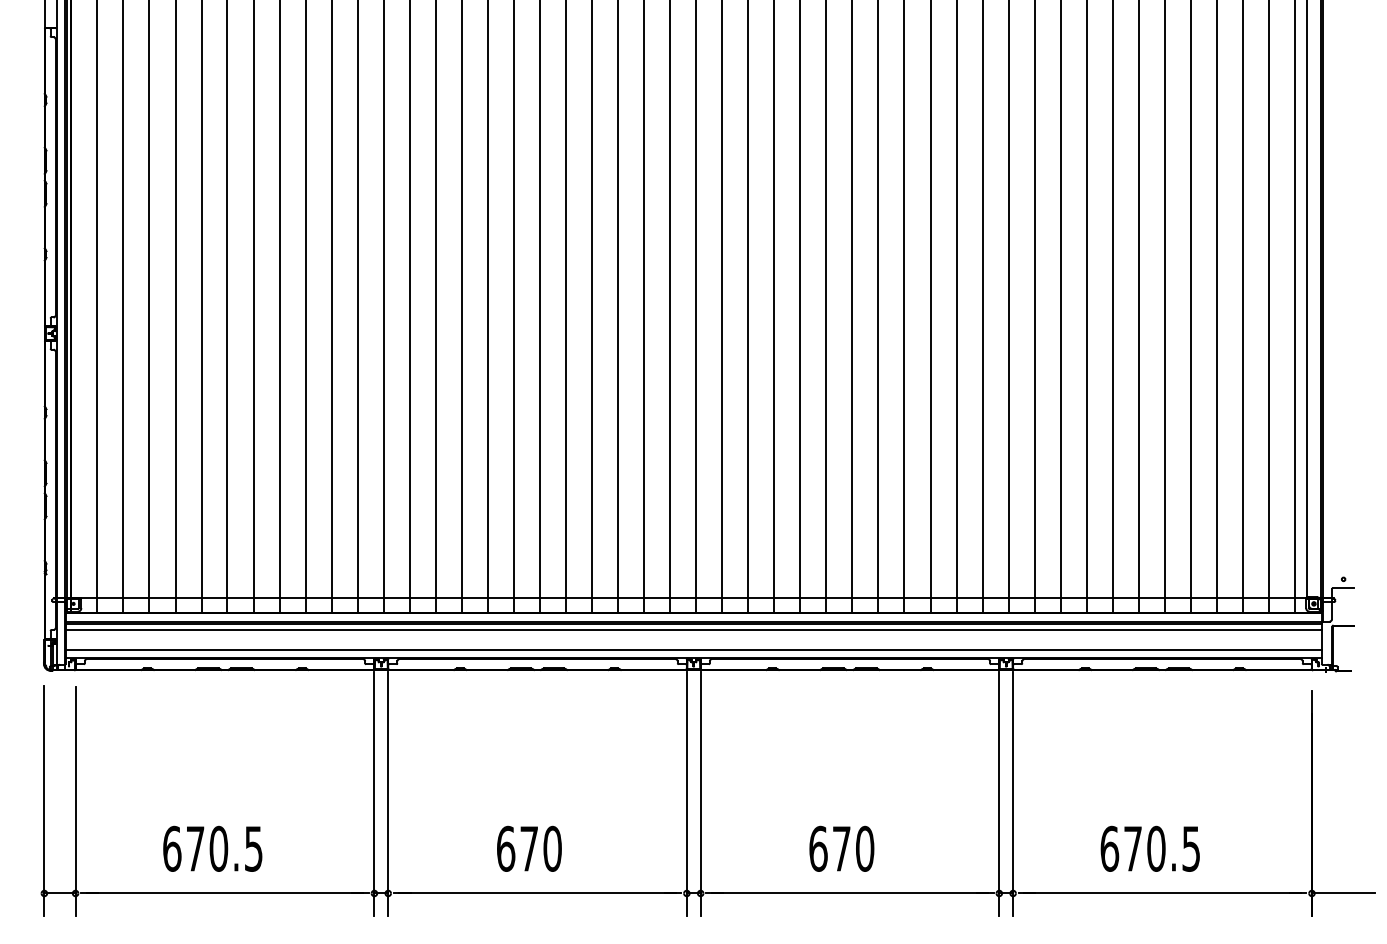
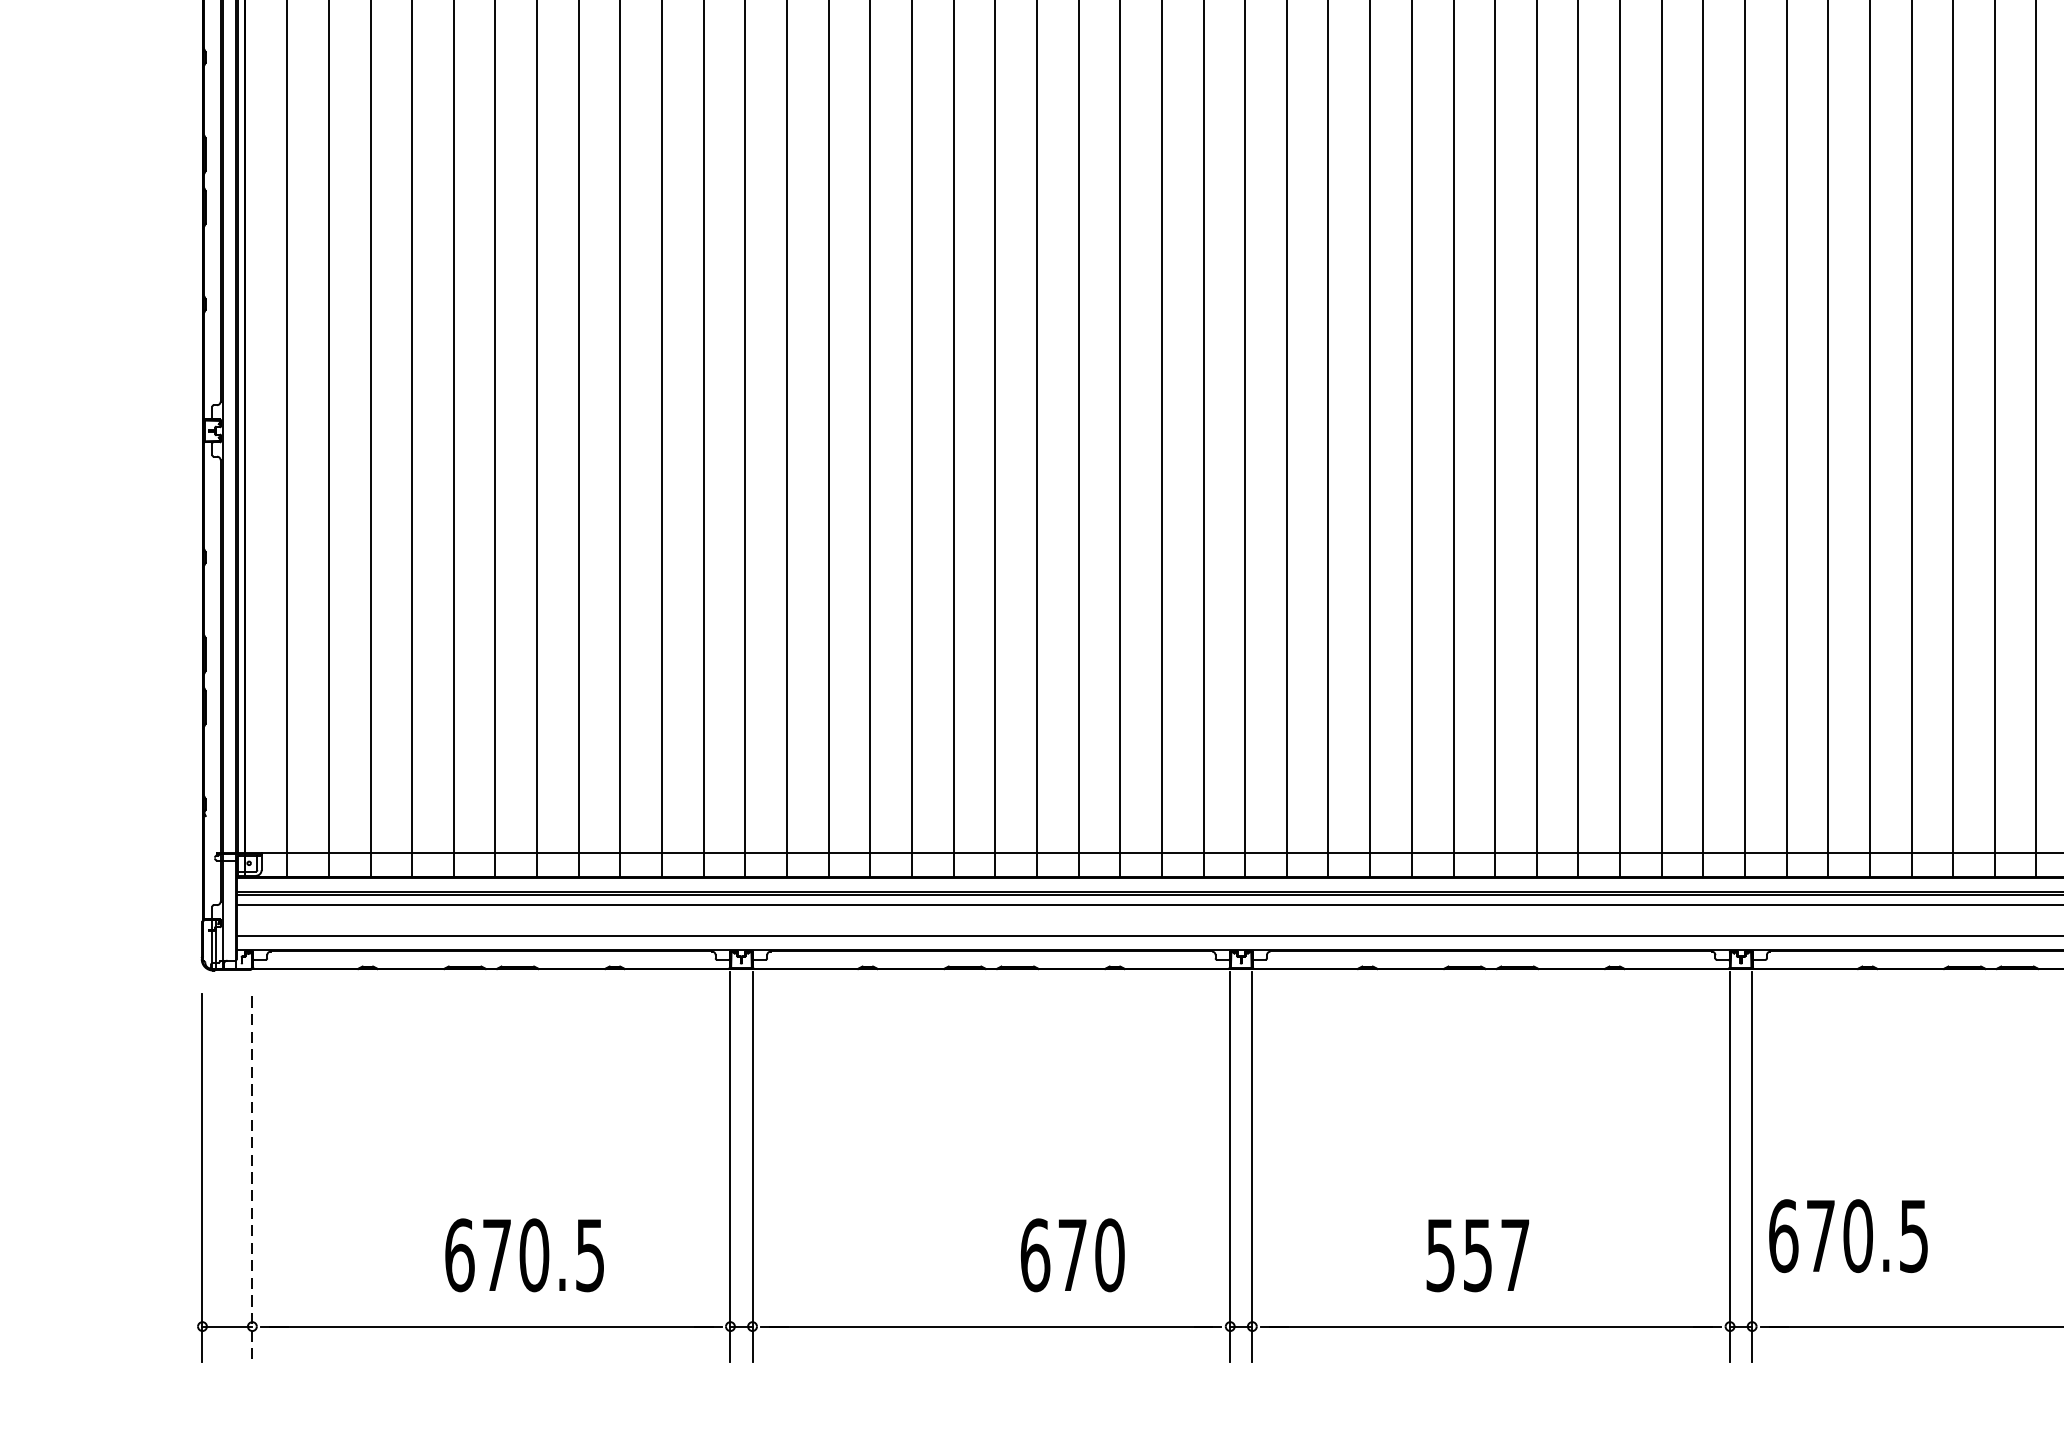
line: (75, 801) -> (252, 1179), solid -> dashed
text: (212, 848) -> (524, 1254), moved
text: (529, 848) -> (1072, 1254), moved
text: (841, 848) -> (1477, 1254), 670 -> 557
text: (1149, 848) -> (1847, 1235), moved

